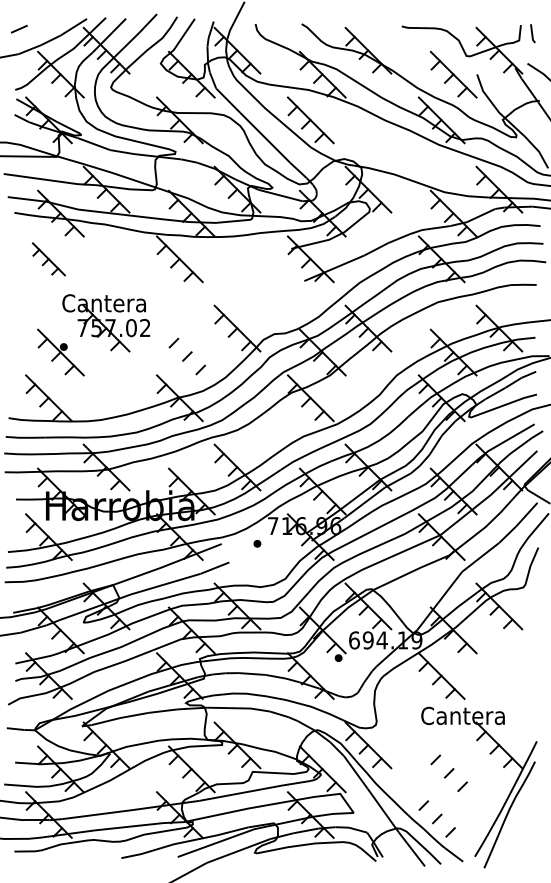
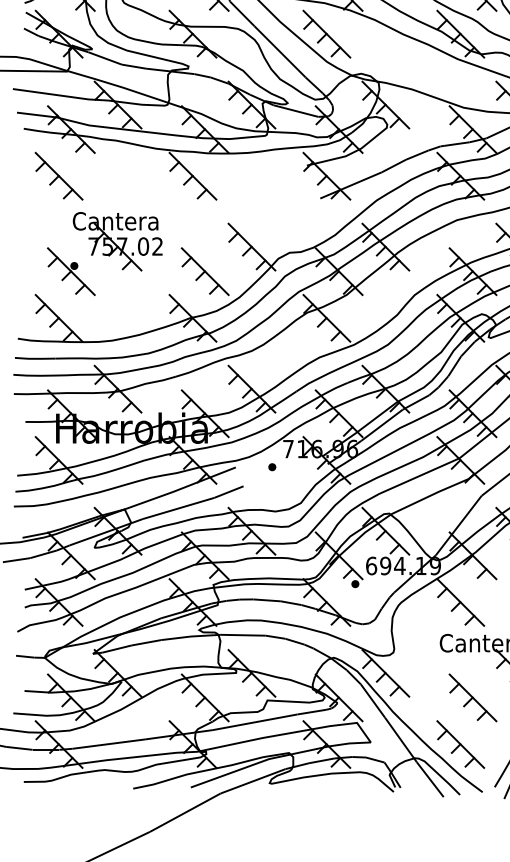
part: (48, 259) -> (58, 176), size x1.43
line: (191, 352) -> (204, 271), added
line: (453, 769) -> (472, 698), added
line: (441, 814) -> (460, 744), added

